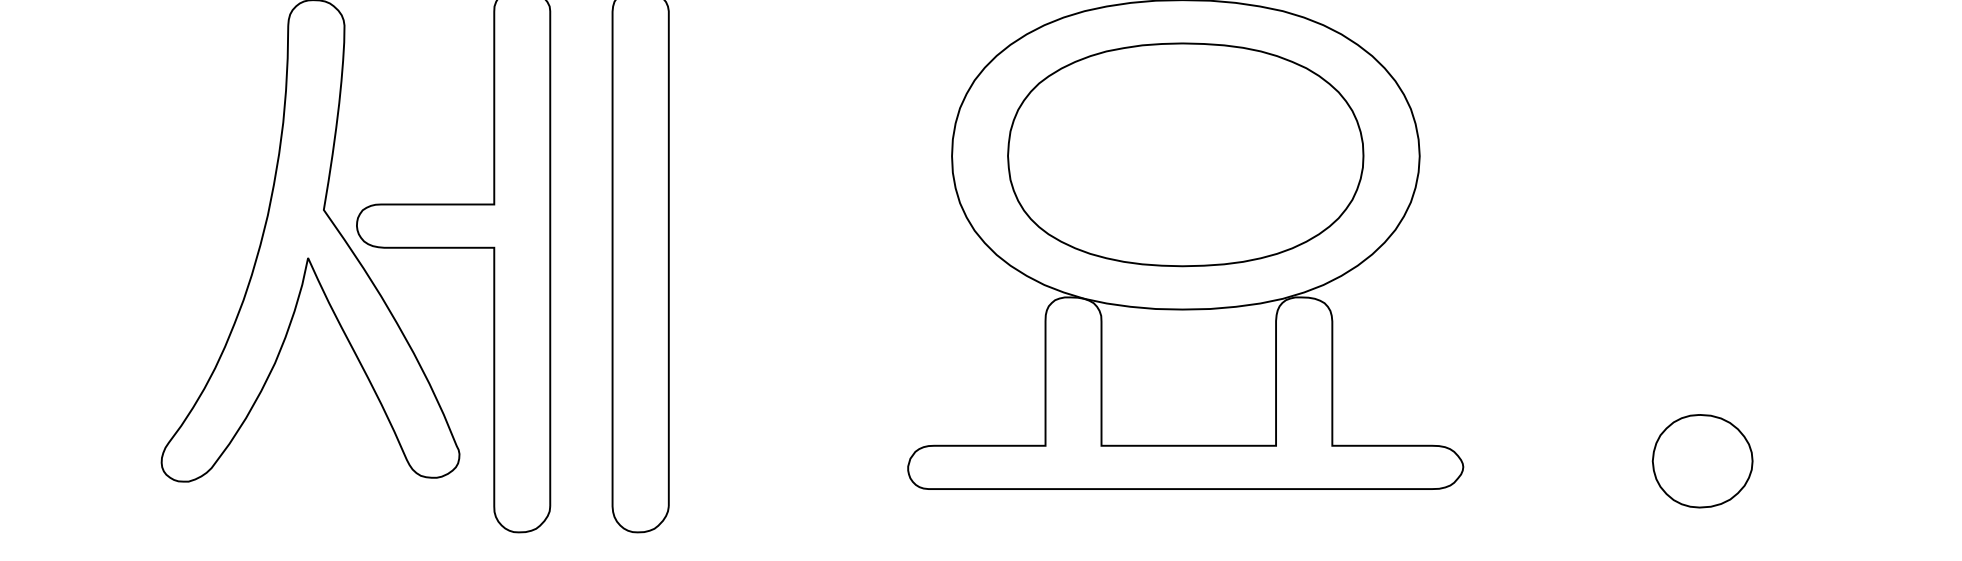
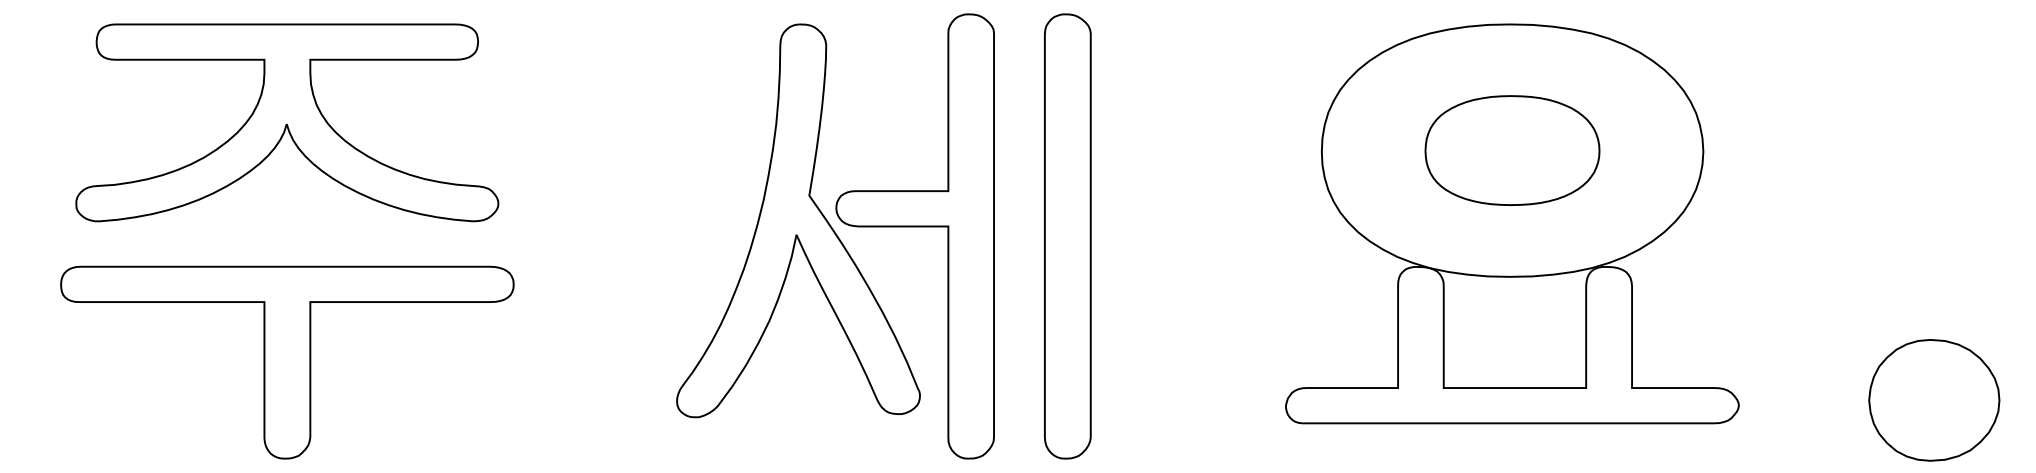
part: (1185, 154) -> (1512, 150), size x0.6
part: (1701, 461) -> (1933, 400), size x1.6

